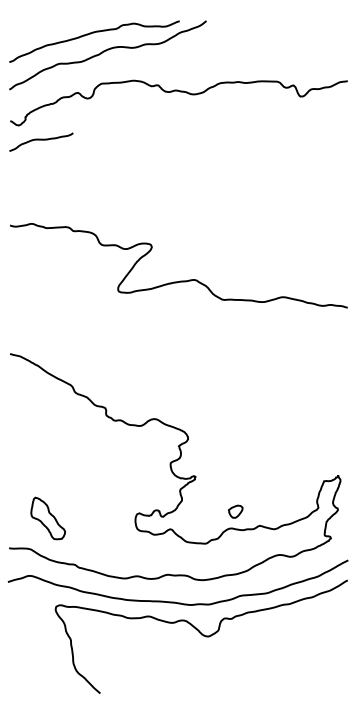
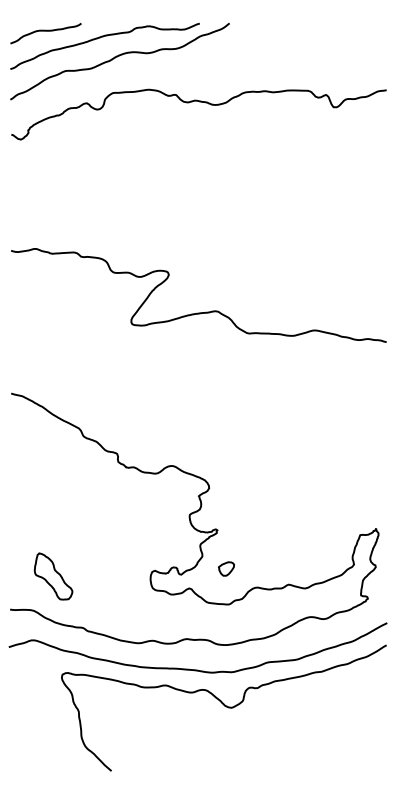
curve: (41, 140) -> (46, 31), moved
part: (235, 511) -> (226, 568), moved

